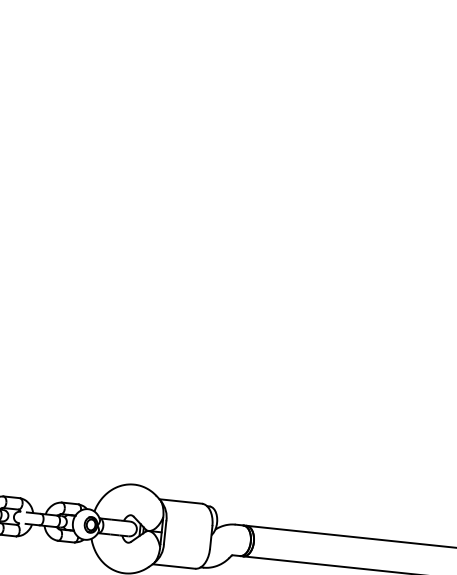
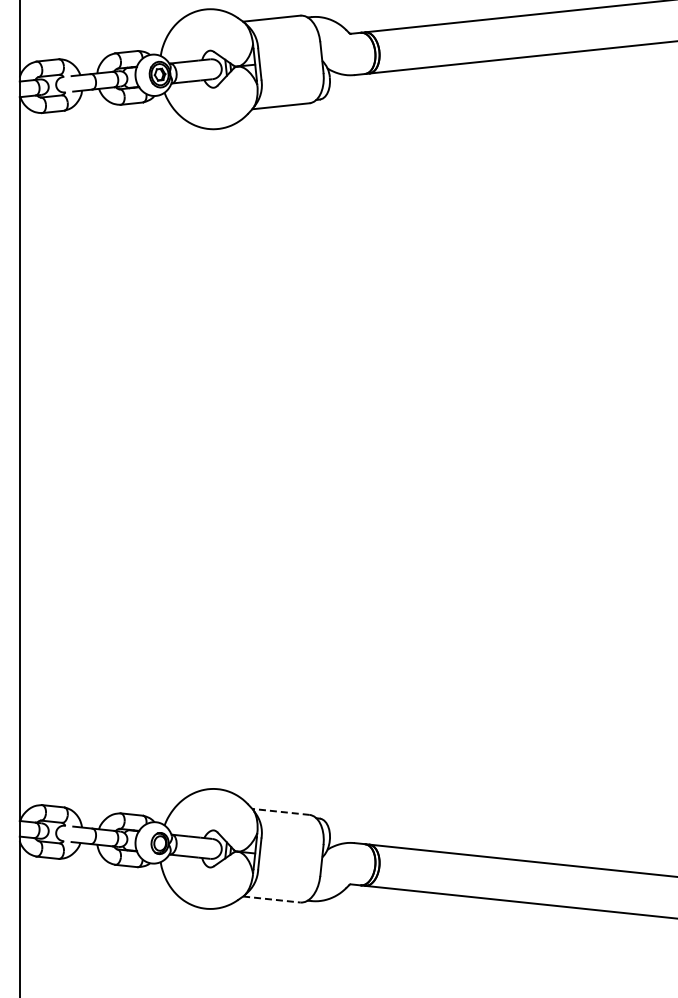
line: (181, 501) -> (281, 811), solid -> dashed
line: (173, 566) -> (271, 899), solid -> dashed

